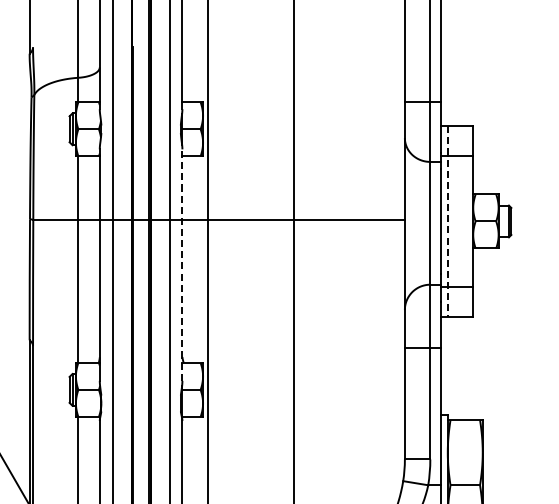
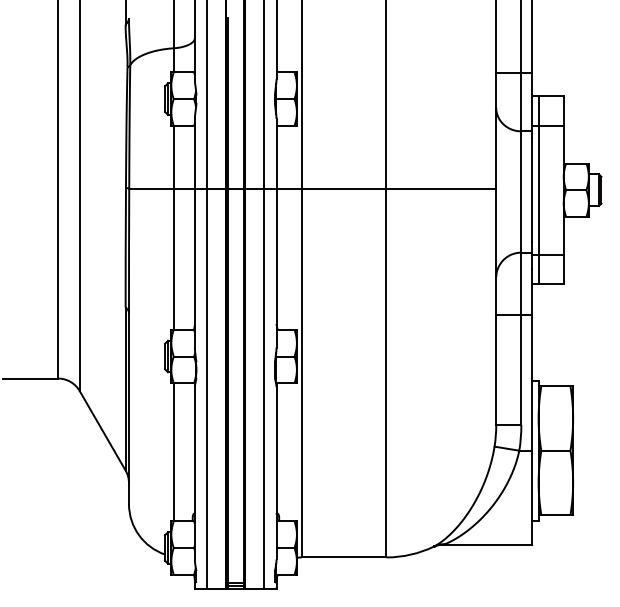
line: (447, 221) -> (538, 190), dashed -> solid
line: (182, 264) -> (276, 232), dashed -> solid

